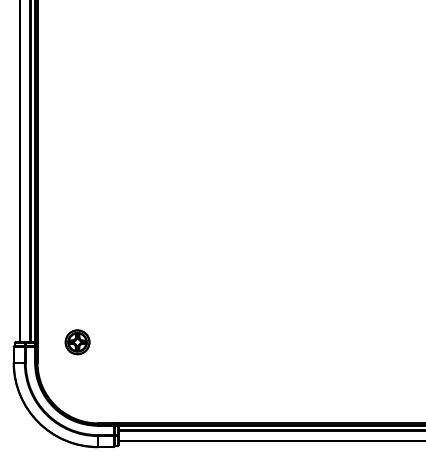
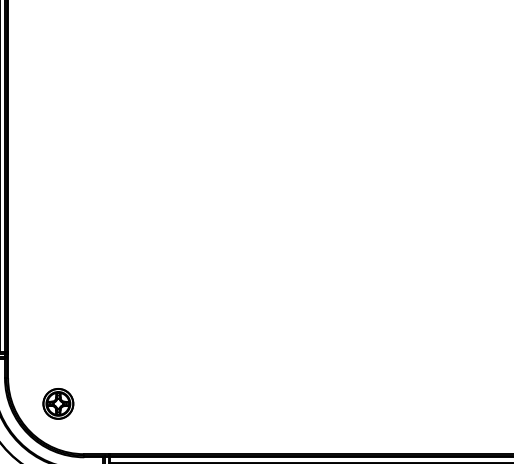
part: (77, 342) -> (58, 404), moved

